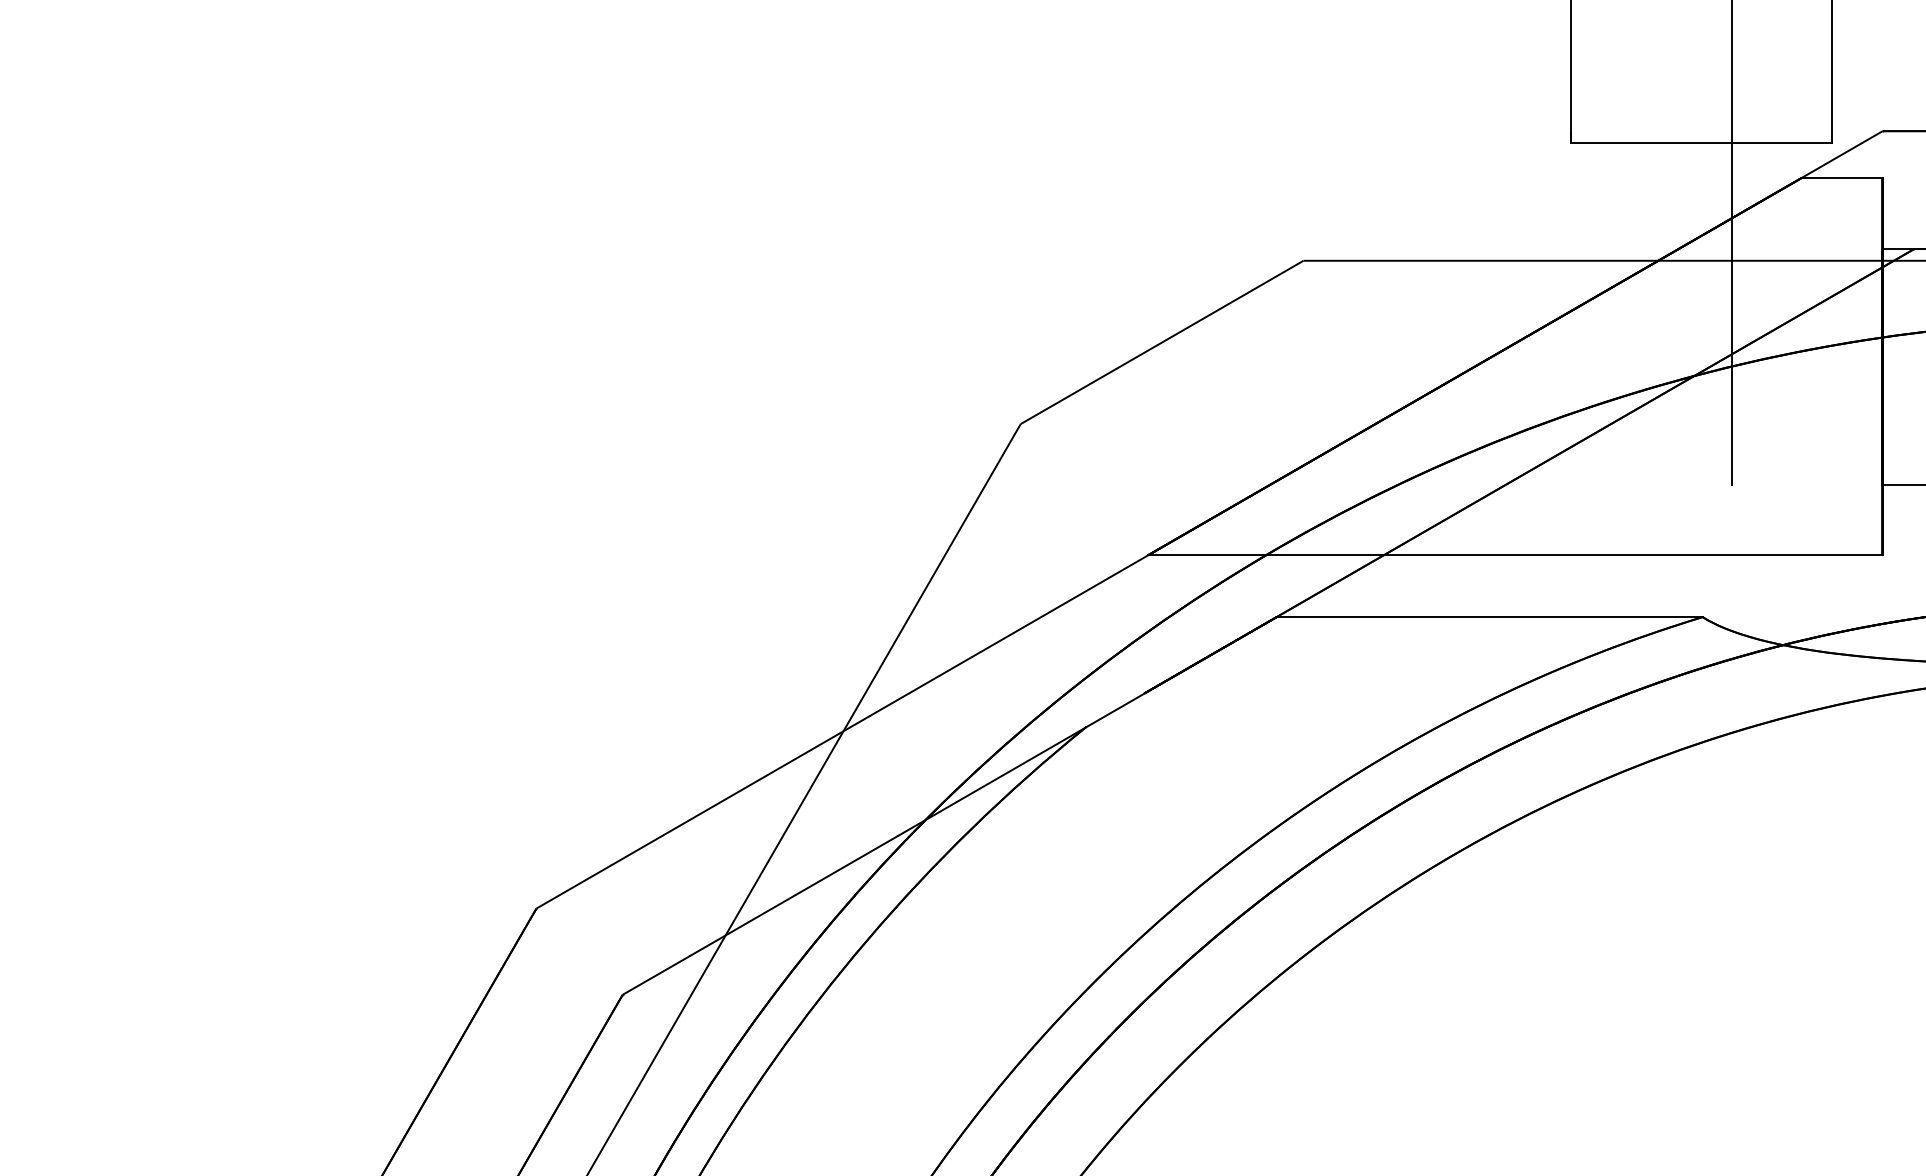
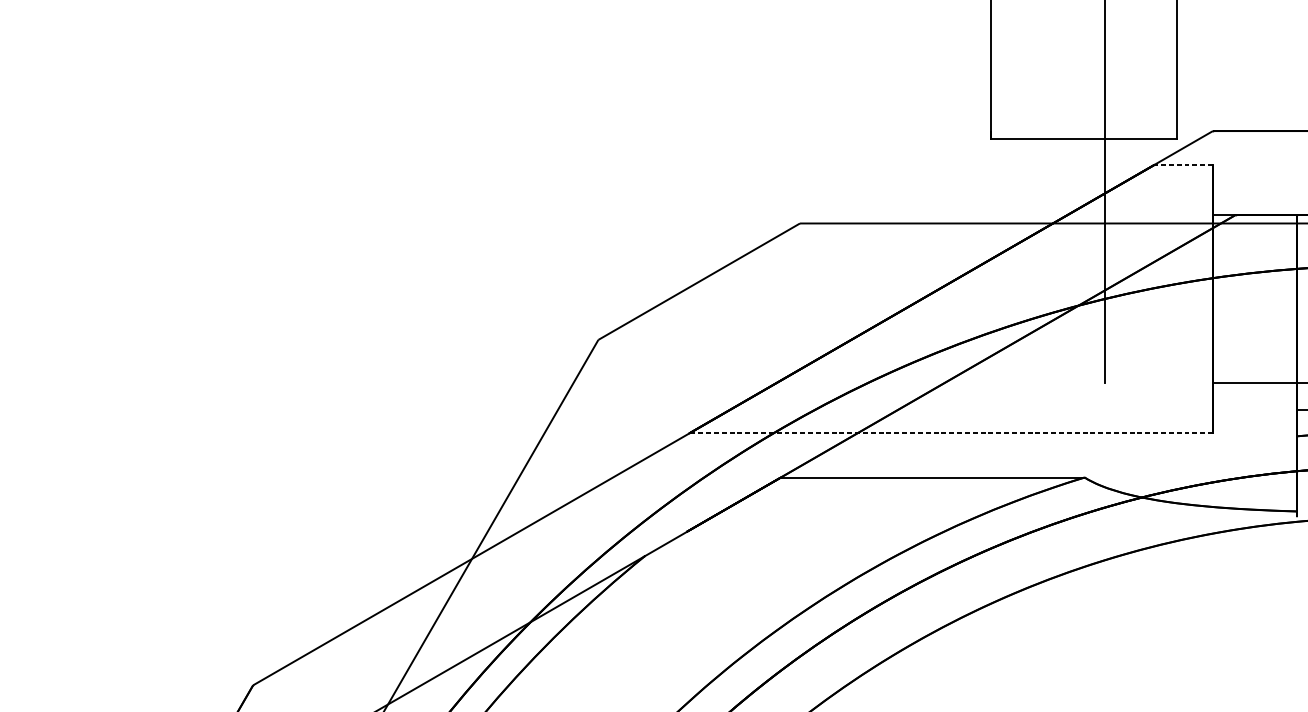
line: (1841, 178) -> (1183, 164), solid -> dashed
line: (1514, 555) -> (950, 433), solid -> dashed

